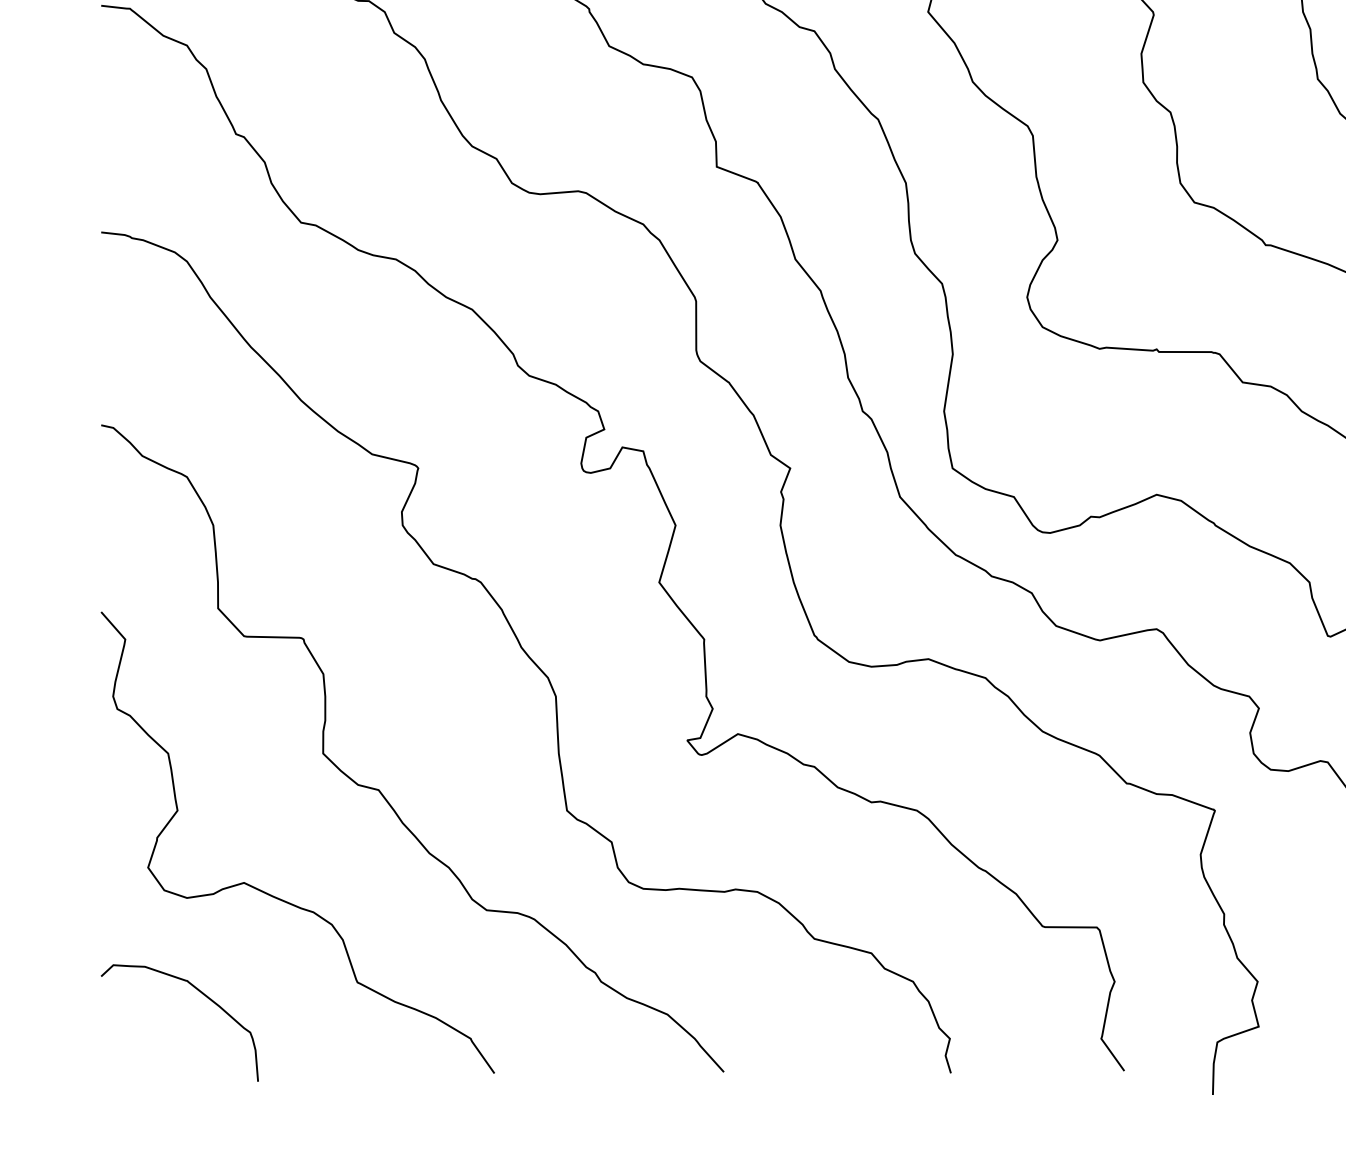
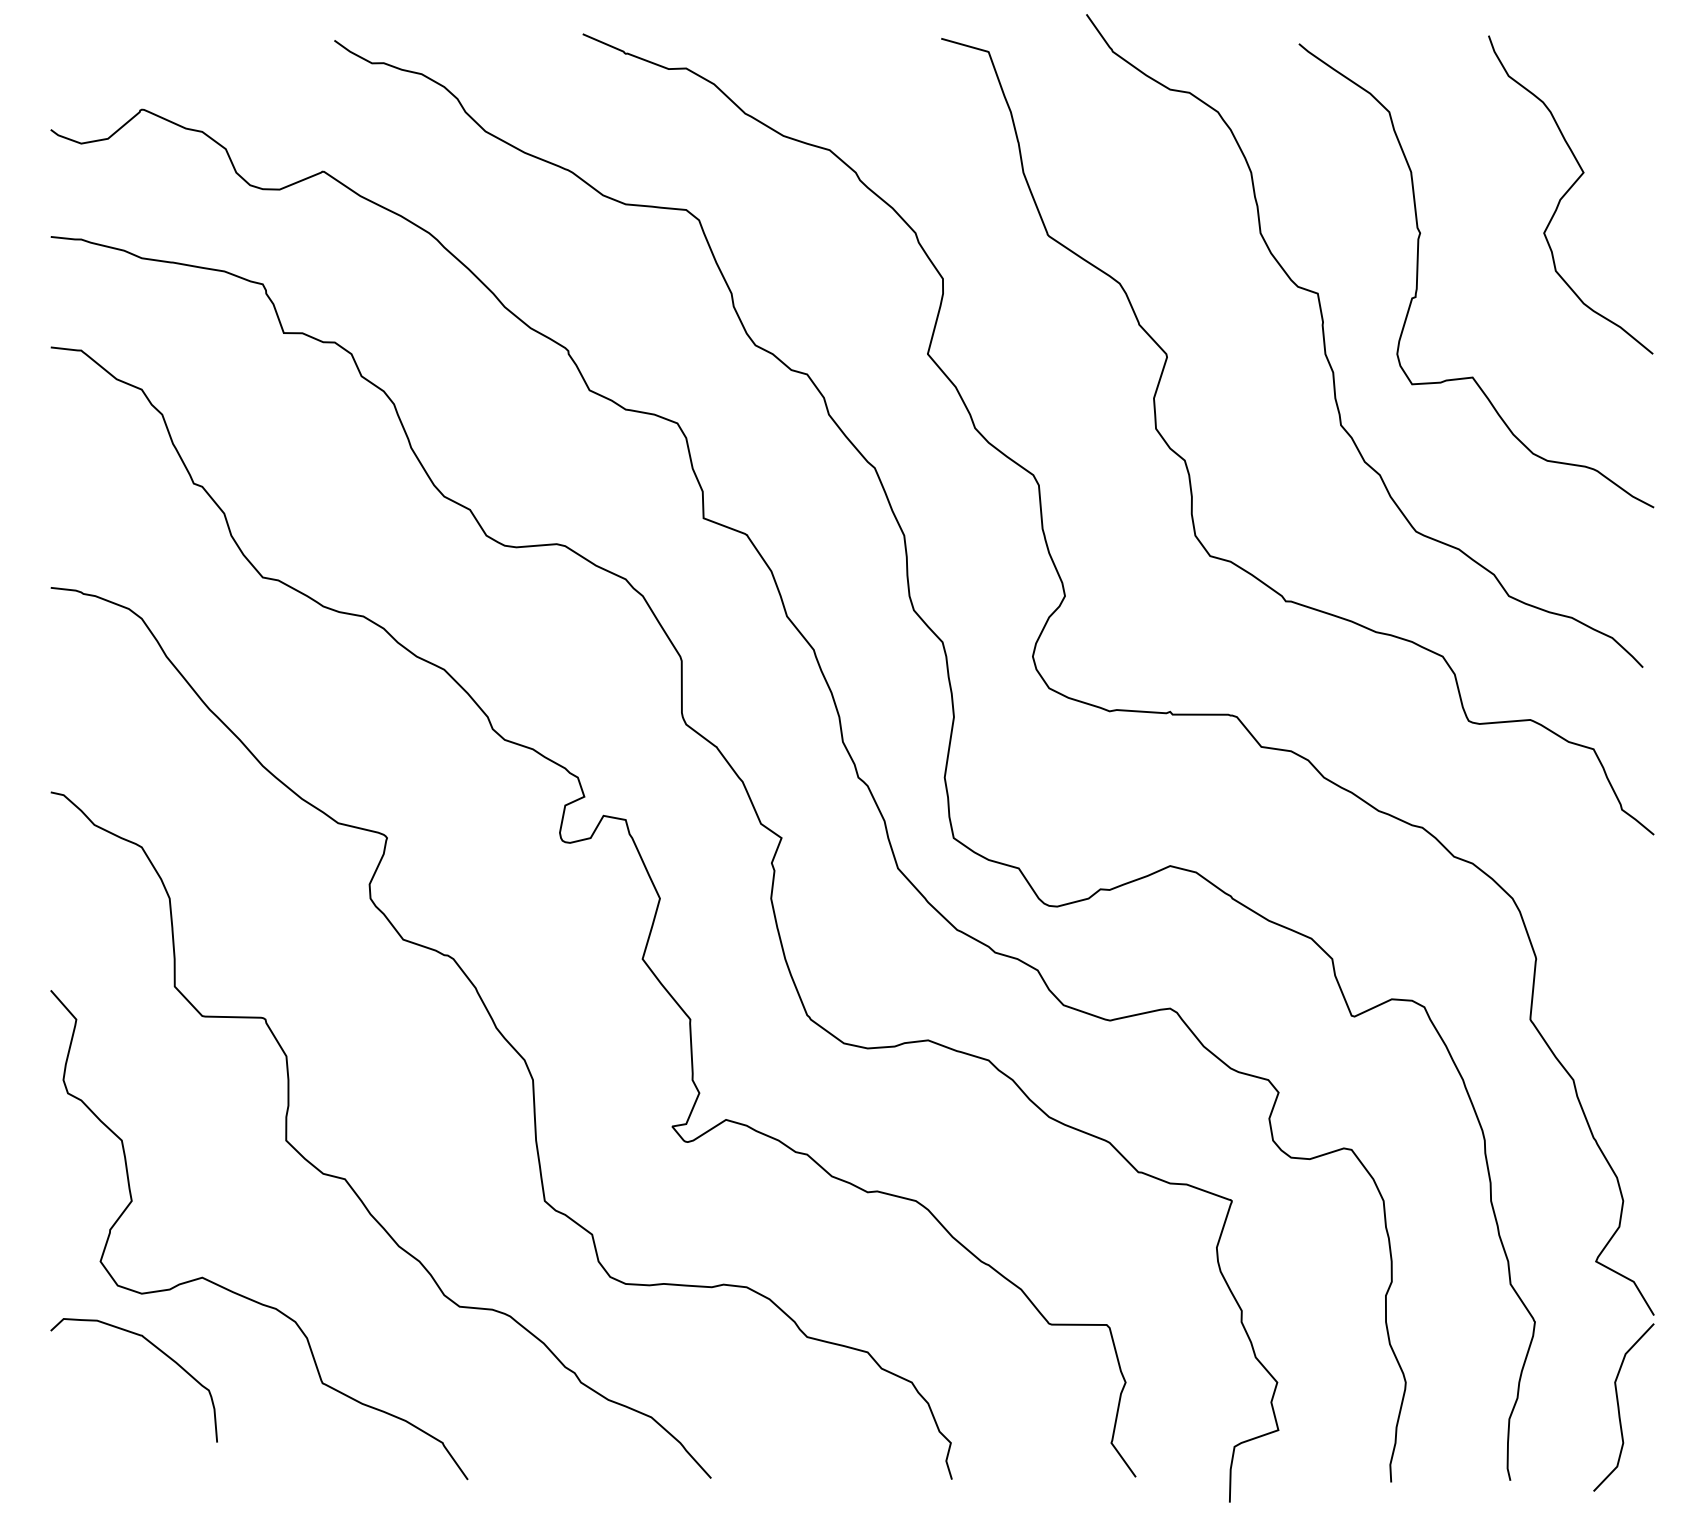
curve: (201, 993) -> (157, 1349), moved

